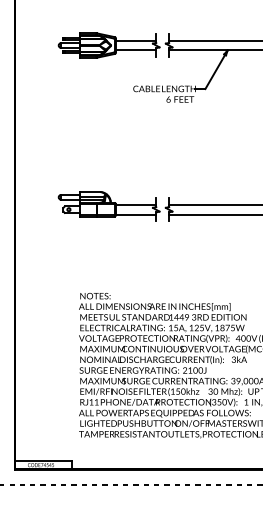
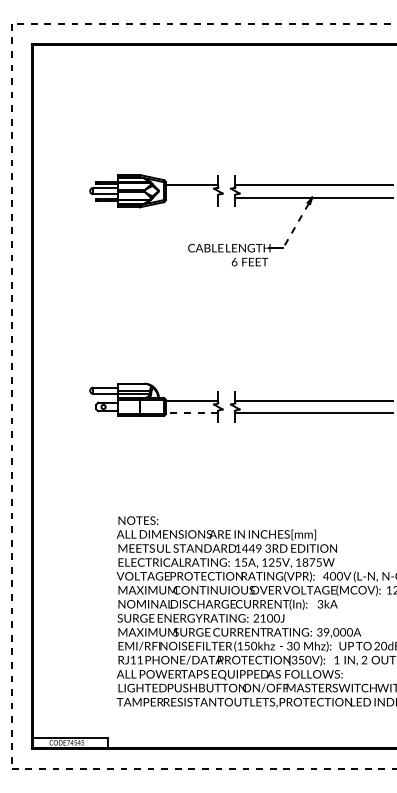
line: (135, 50) -> (191, 197), removed
line: (214, 71) -> (295, 225), solid -> dashed
line: (135, 214) -> (191, 413), solid -> dashed

